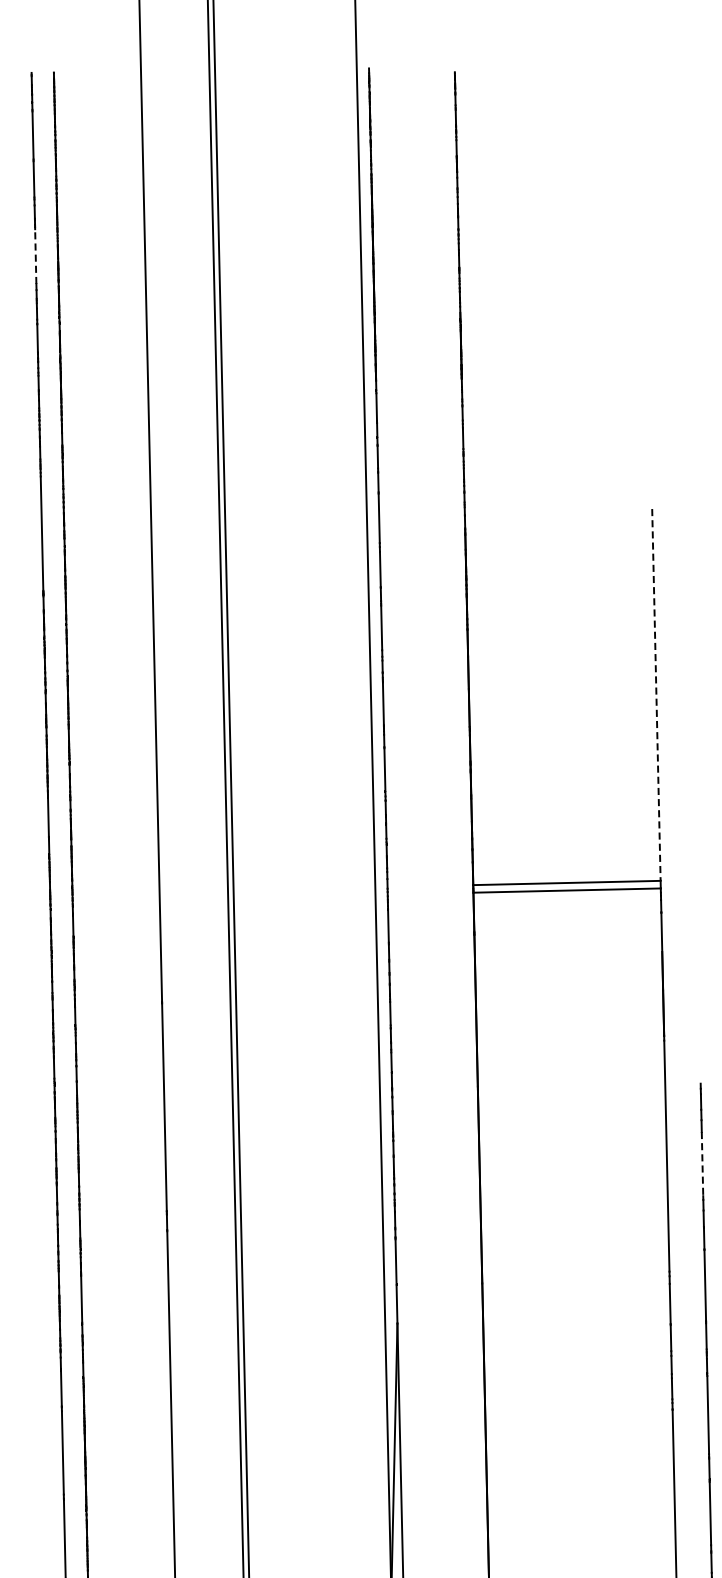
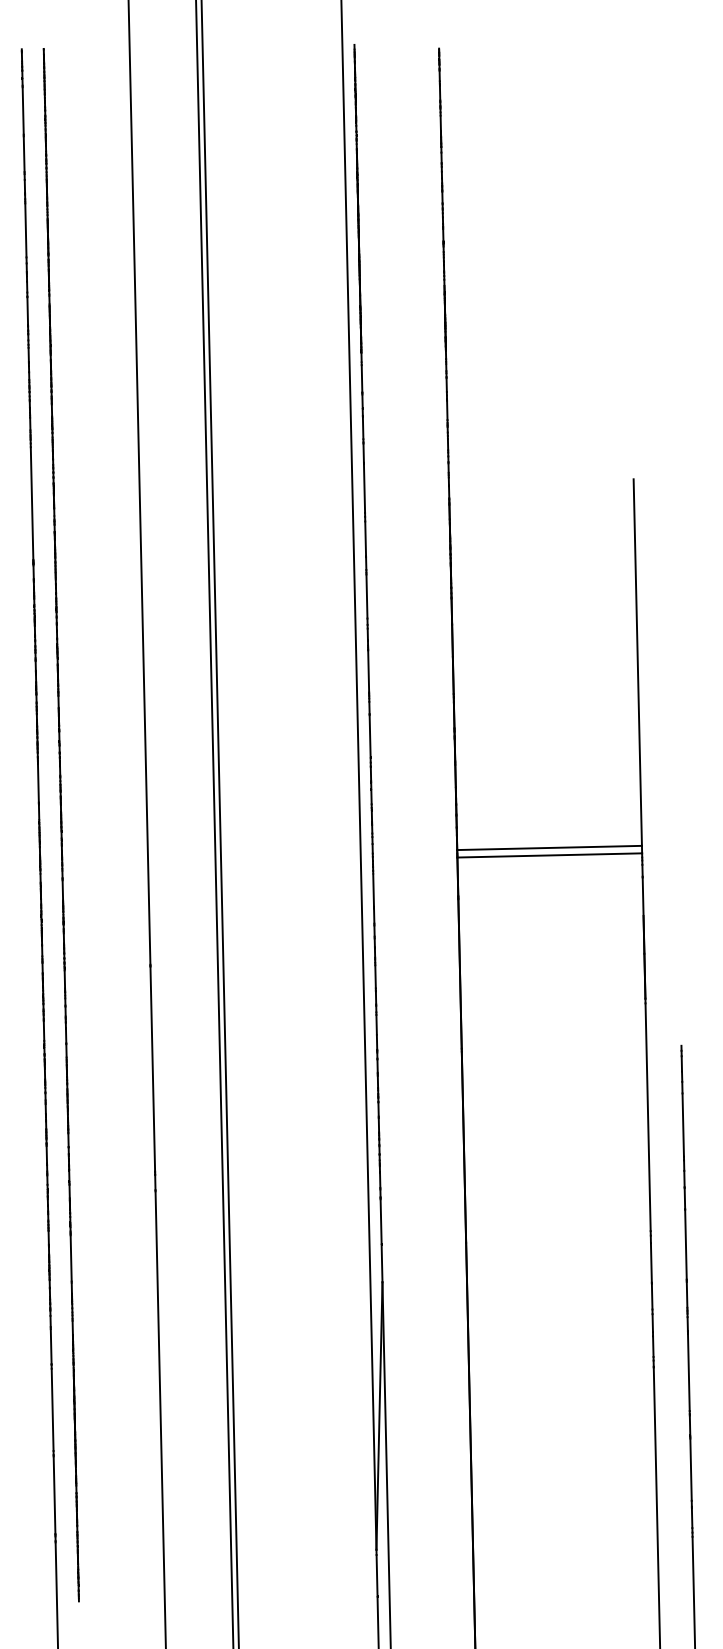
line: (35, 255) -> (25, 229), dashed -> solid
line: (656, 695) -> (637, 663), dashed -> solid
line: (702, 1164) -> (683, 1125), dashed -> solid

